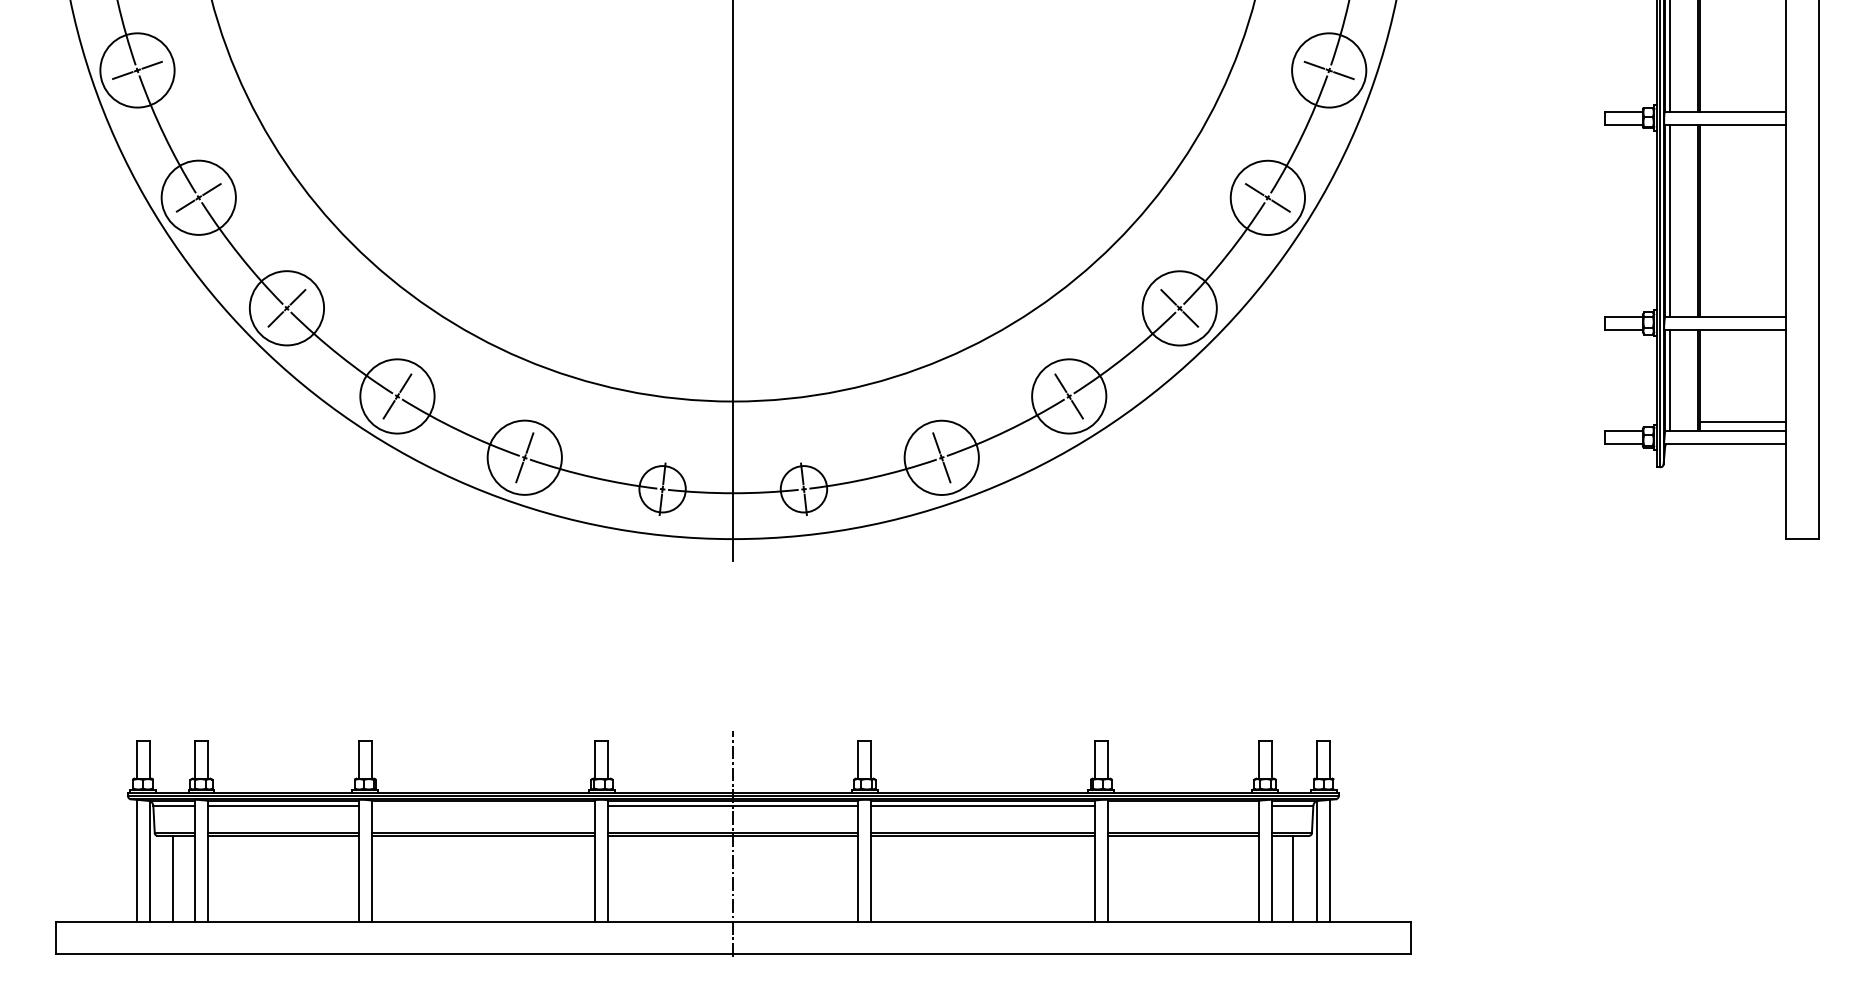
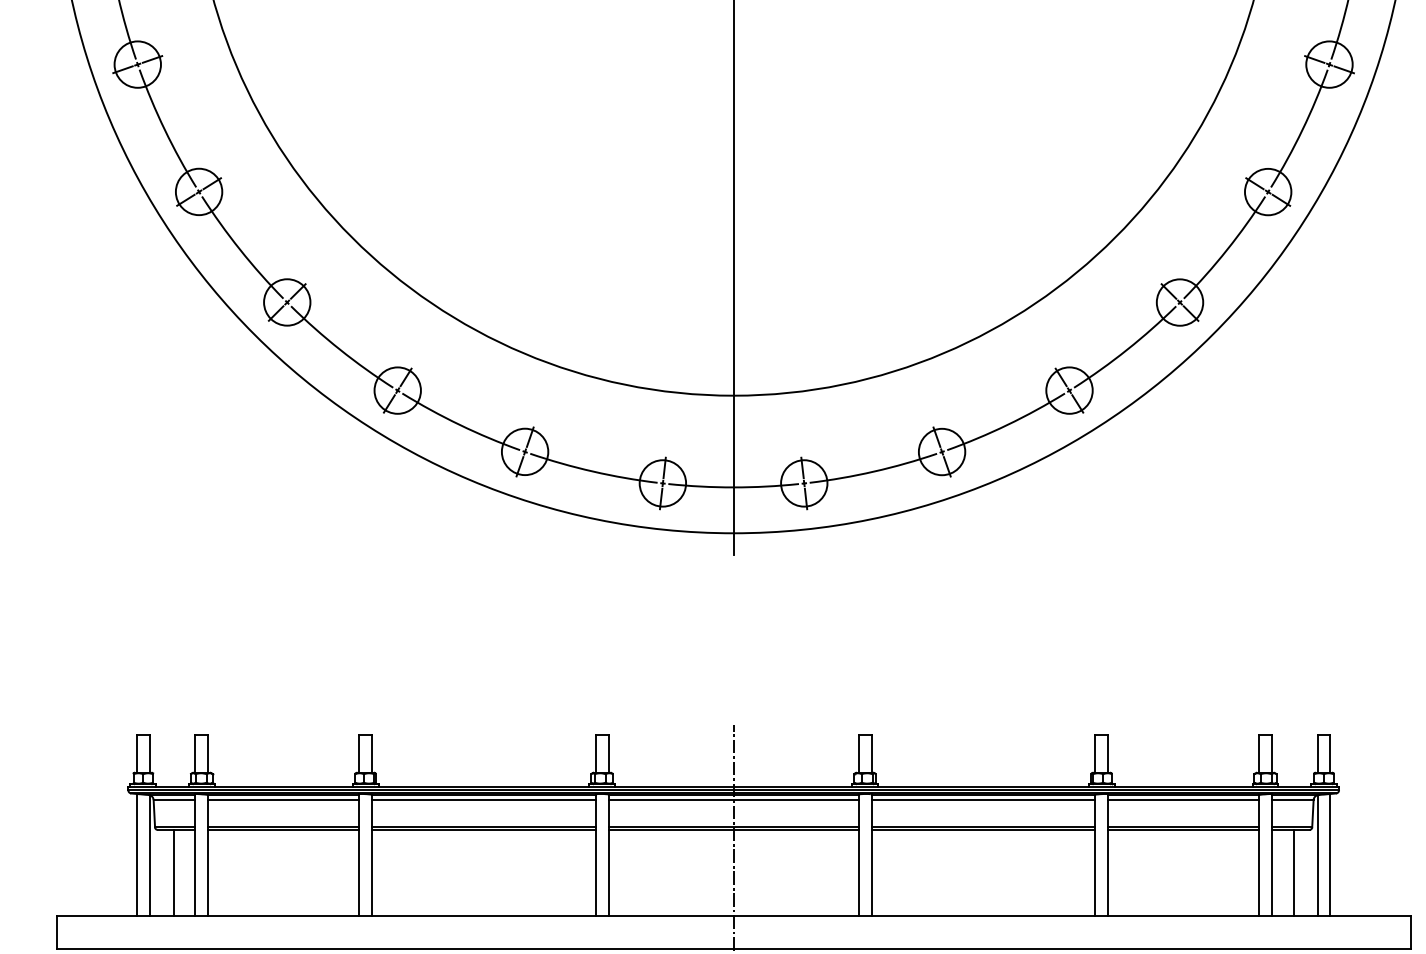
circle: (137, 70) -> (137, 64), size x0.62
circle: (1328, 70) -> (1328, 64), size x0.62
circle: (198, 197) -> (198, 191), size x0.62
circle: (1267, 197) -> (1267, 191), size x0.62
circle: (286, 308) -> (286, 302), size x0.62
circle: (1179, 308) -> (1179, 302), size x0.62
circle: (397, 396) -> (397, 390), size x0.62
circle: (1069, 396) -> (1069, 390), size x0.62
circle: (524, 457) -> (524, 451), size x0.62
circle: (941, 457) -> (941, 451), size x0.62
line: (483, 806) -> (483, 800), added
line: (1182, 806) -> (1182, 800), added

